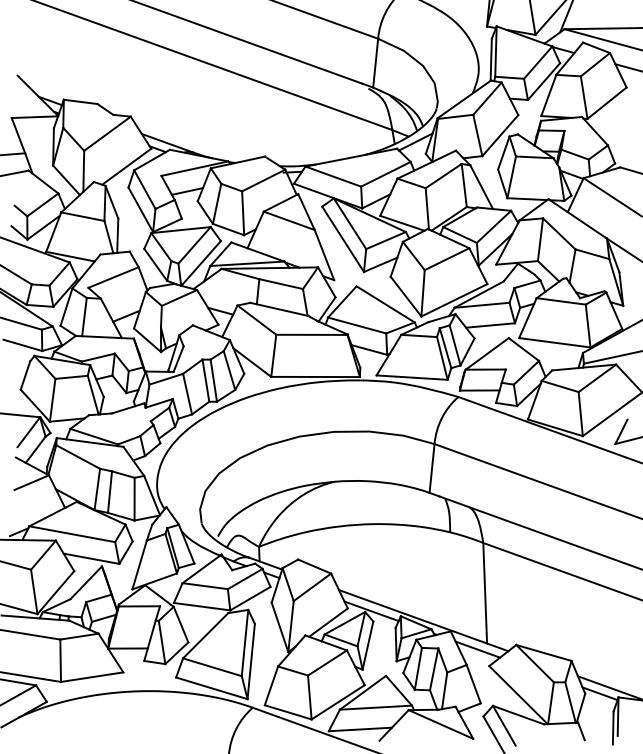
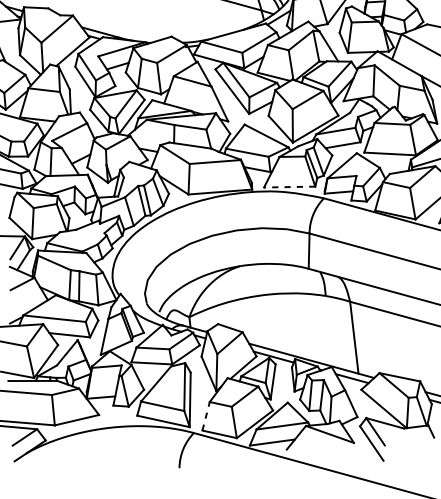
line: (412, 377) -> (289, 186), solid -> dashed
line: (271, 685) -> (206, 416), solid -> dashed

